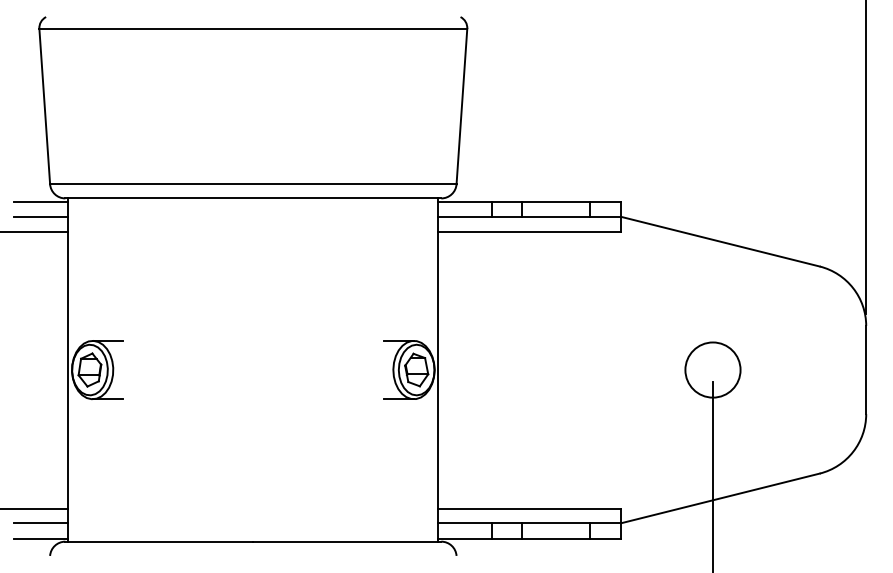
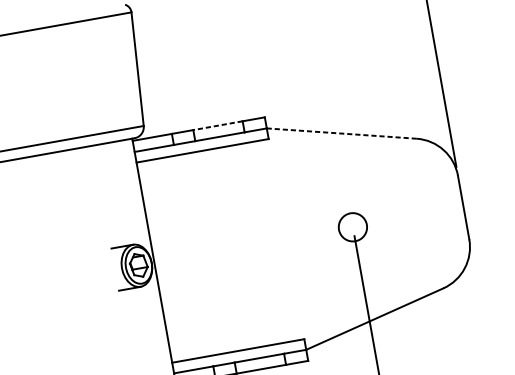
line: (555, 201) -> (217, 125), solid -> dashed
line: (719, 241) -> (341, 133), solid -> dashed
circle: (712, 369) -> (352, 226), size x0.7

